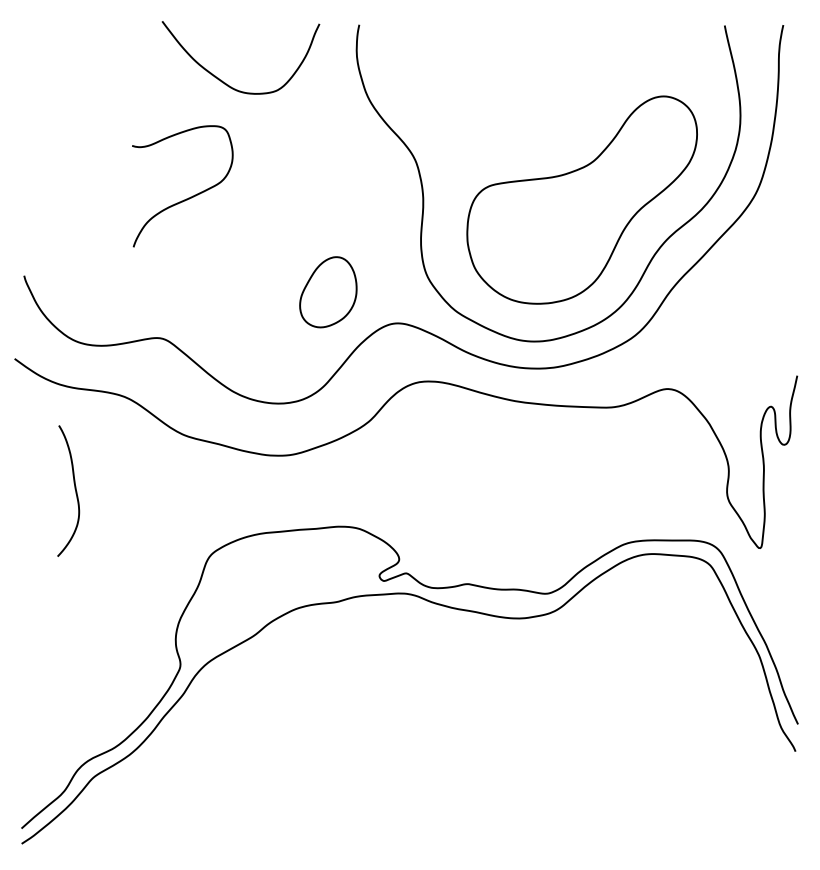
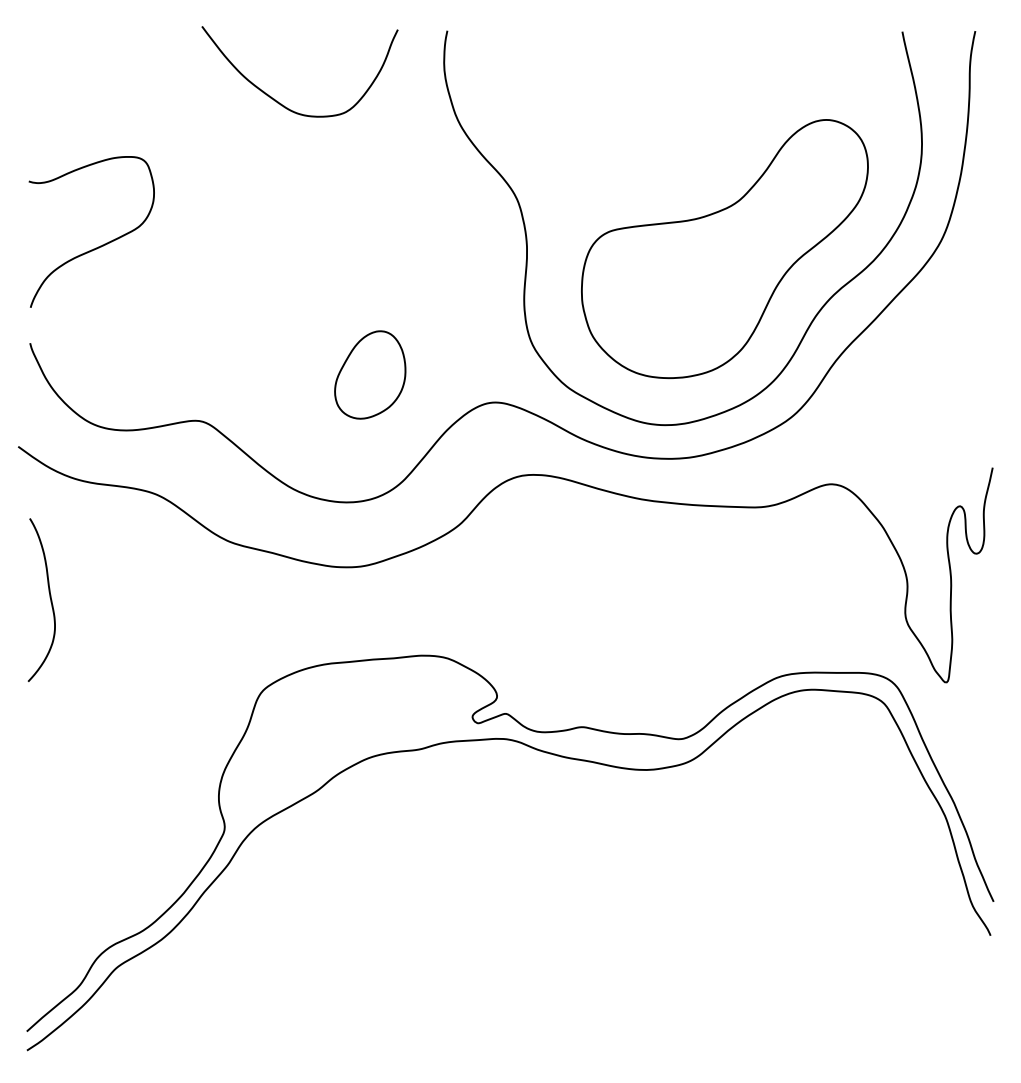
curve: (188, 197) -> (98, 245), moved
part: (328, 292) -> (370, 375), moved
curve: (74, 489) -> (49, 598), moved

